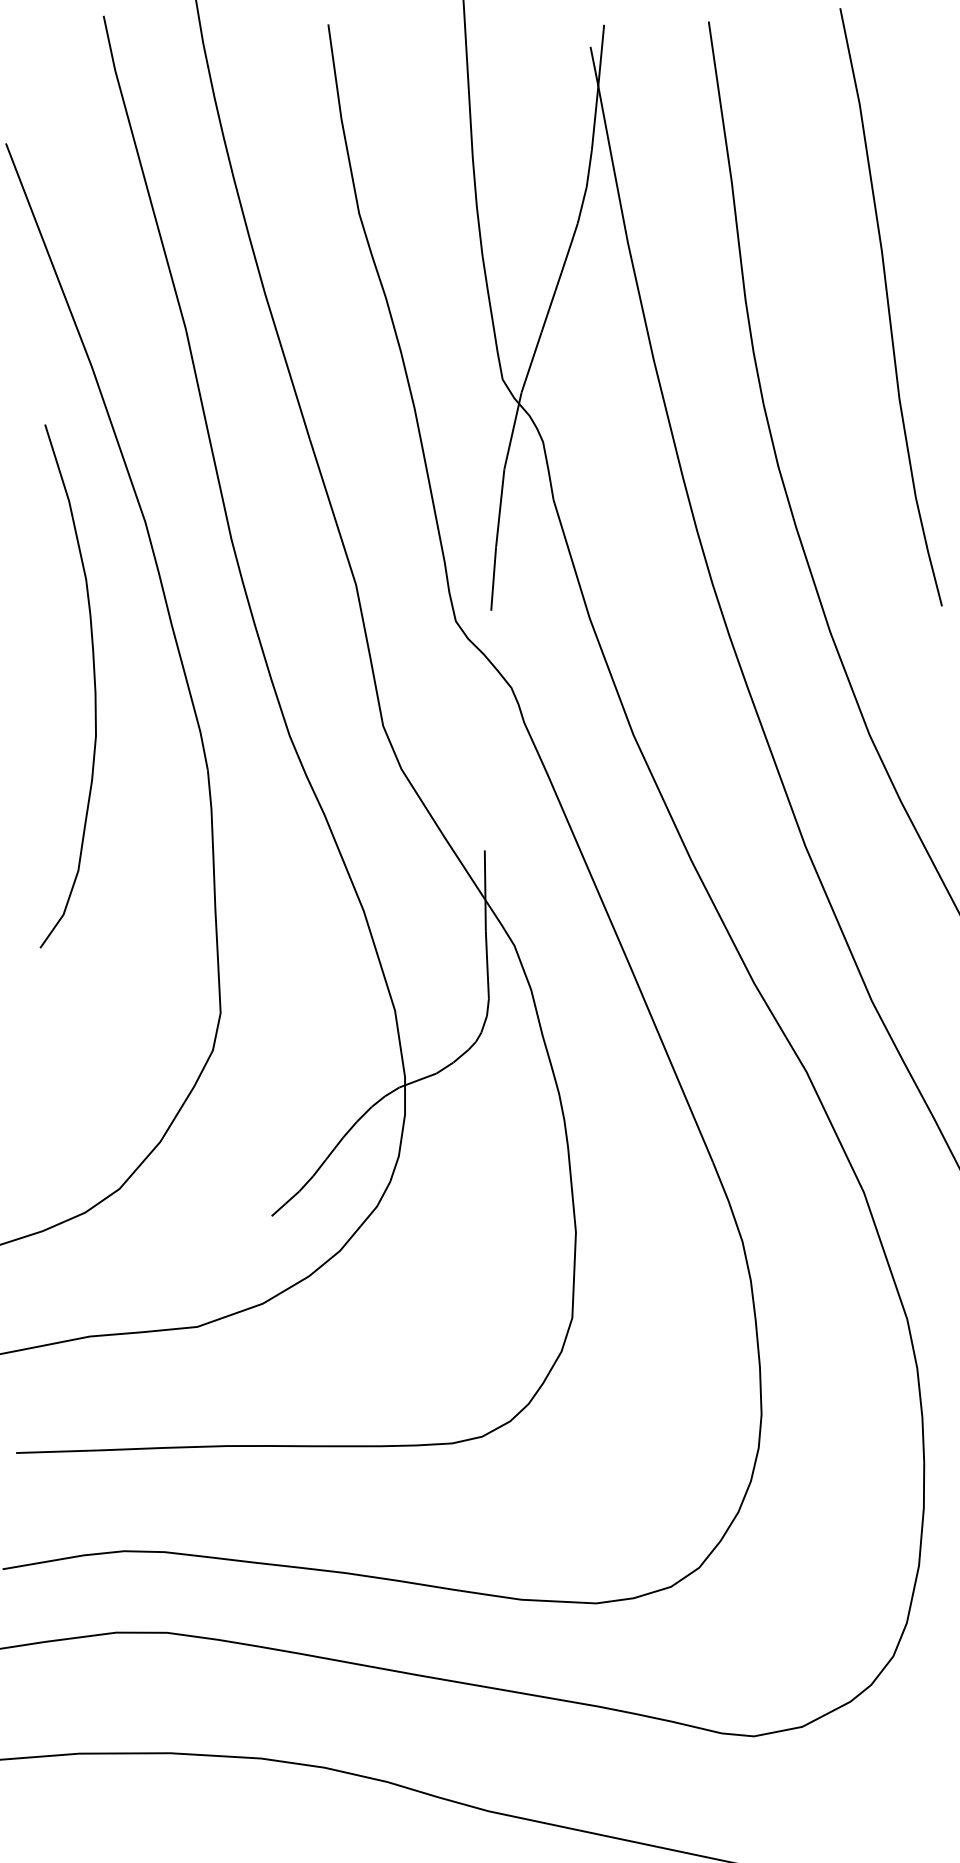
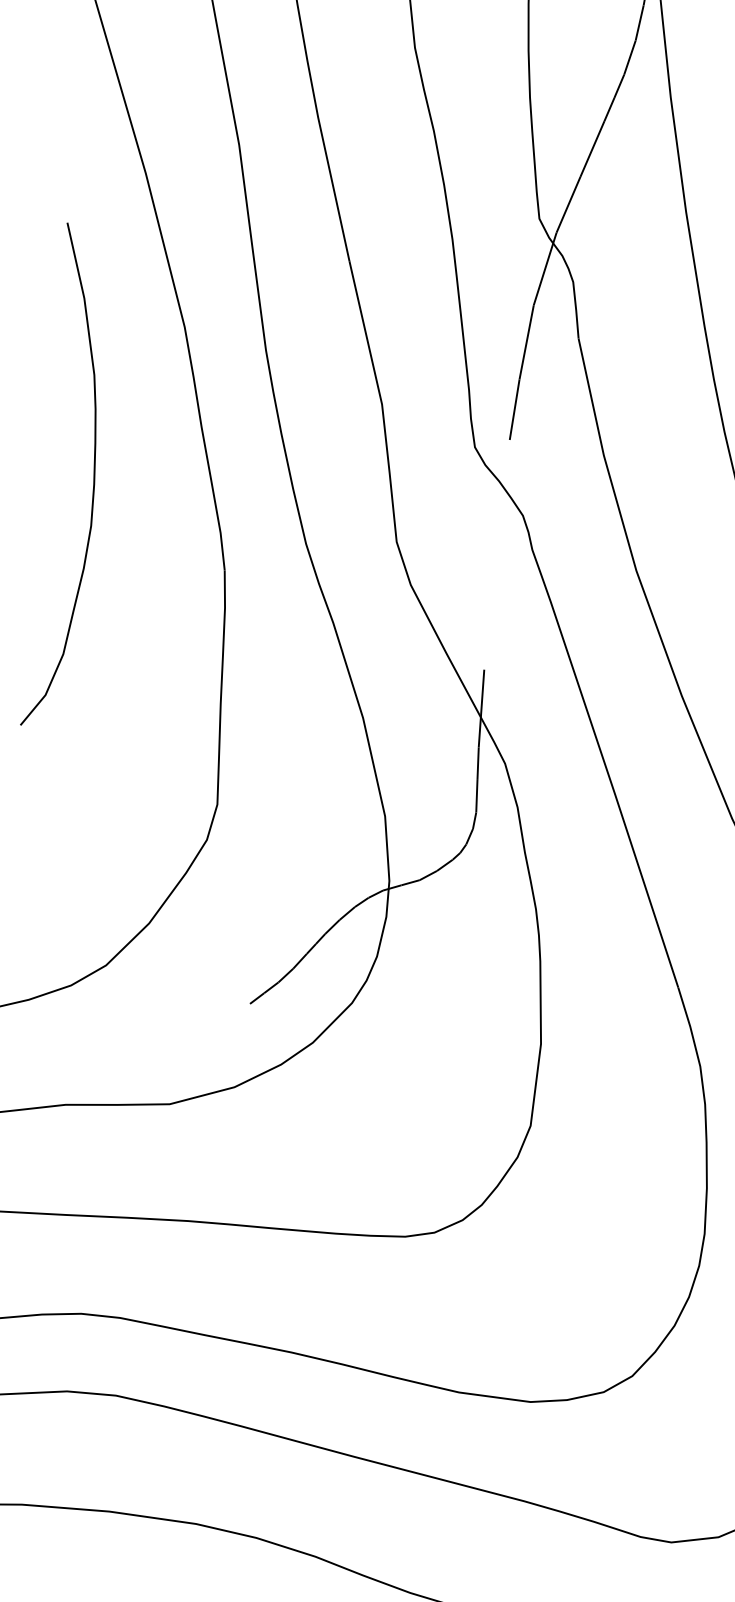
curve: (93, 680) -> (93, 472), moved

